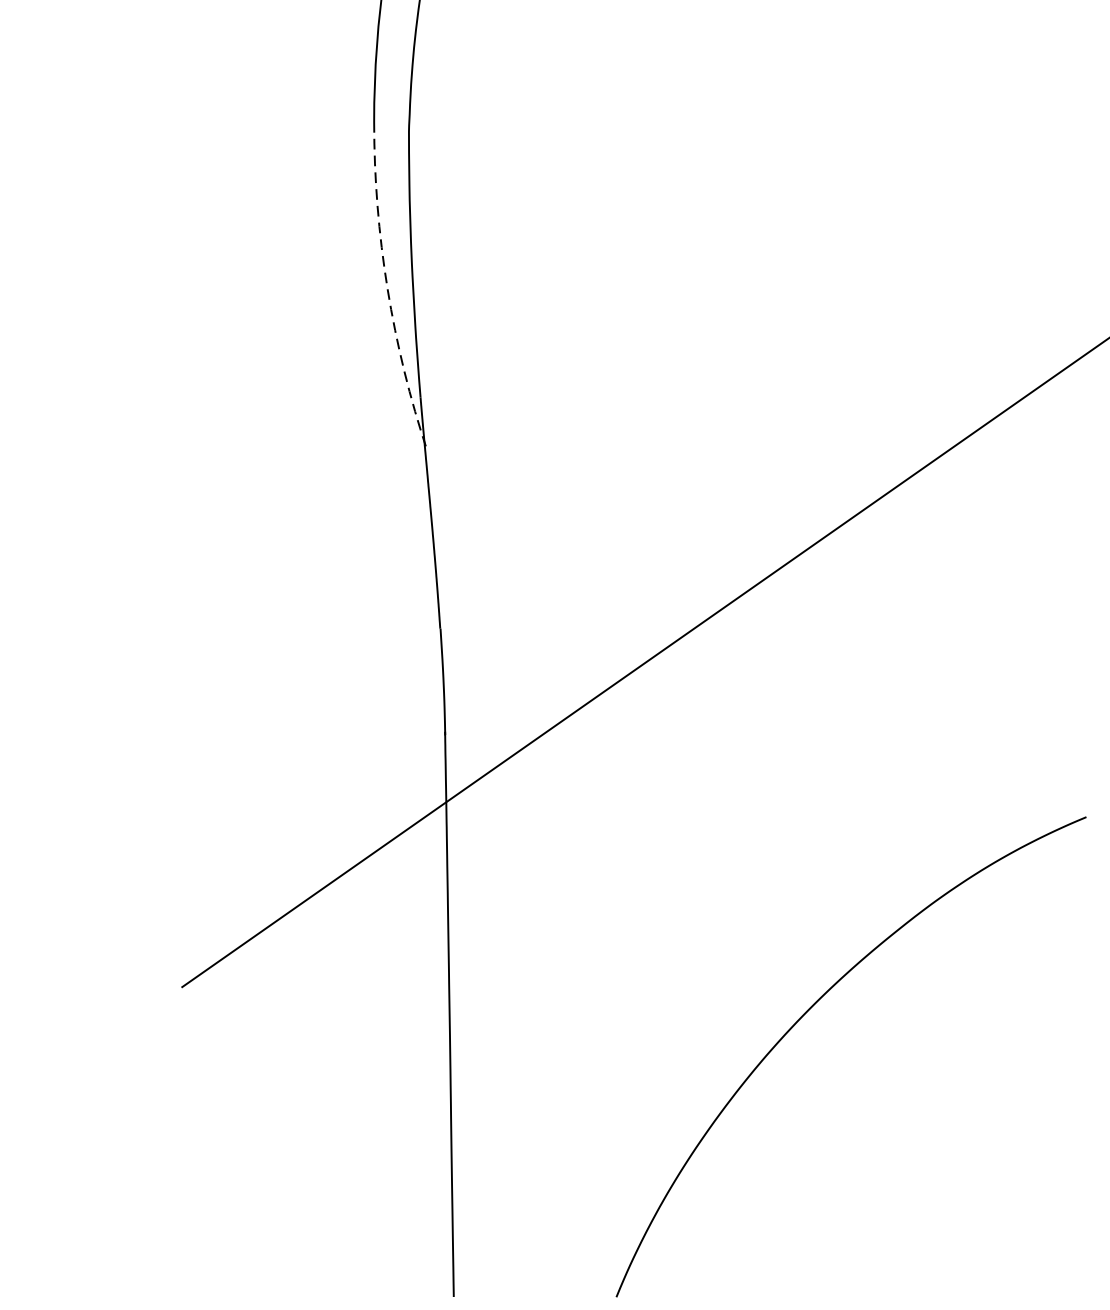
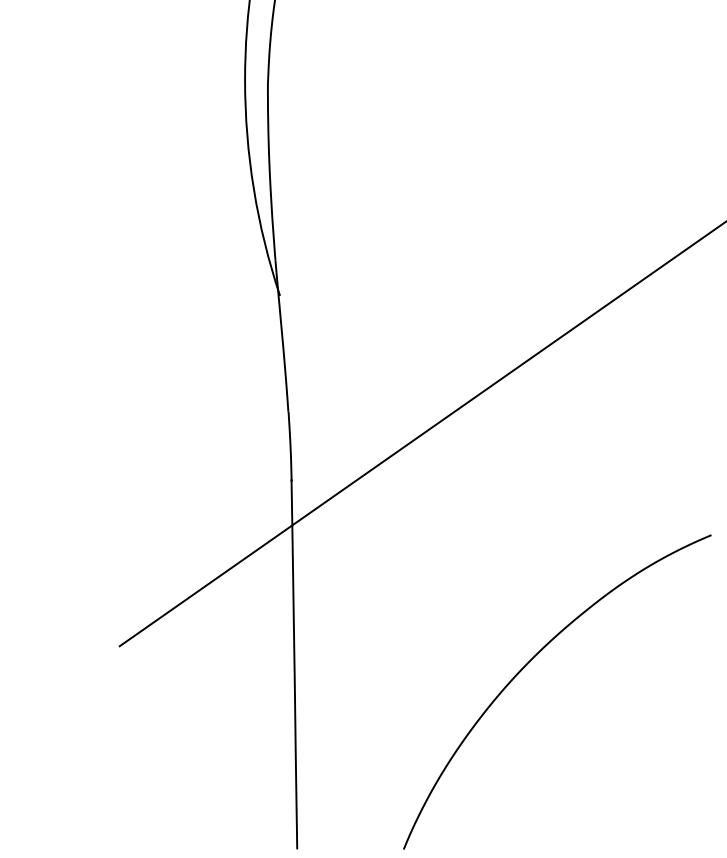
arc: (387, 289) -> (253, 189), dashed -> solid

